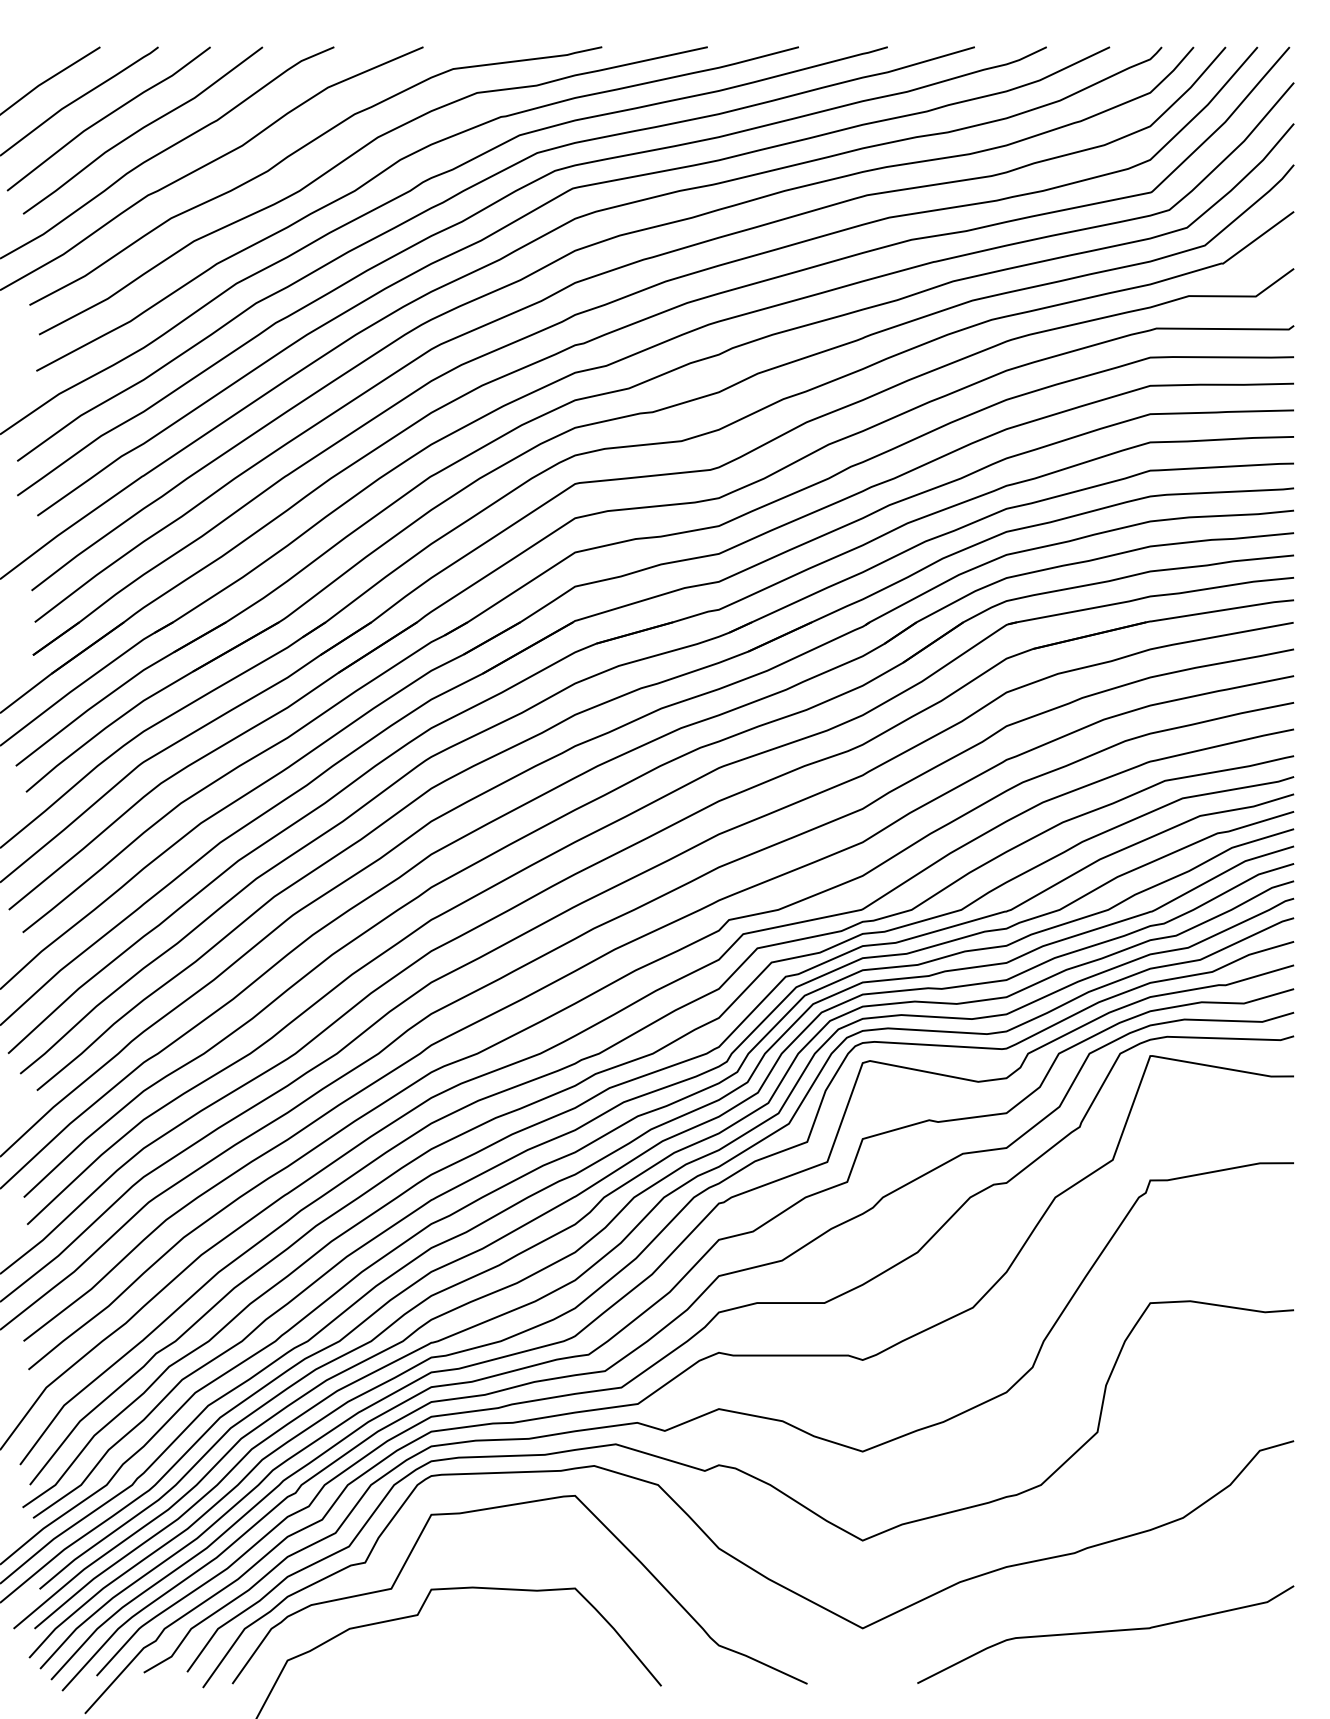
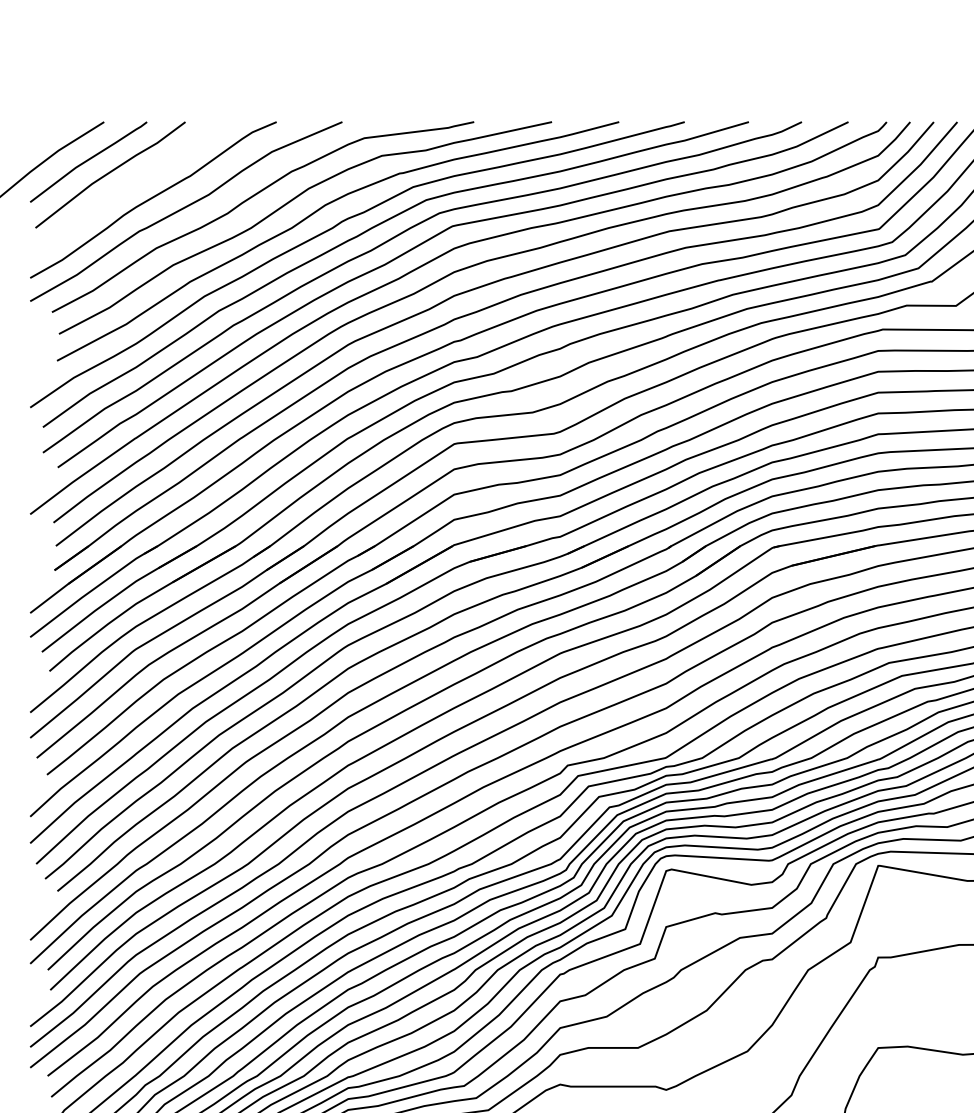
curve: (142, 129) -> (135, 182), removed

